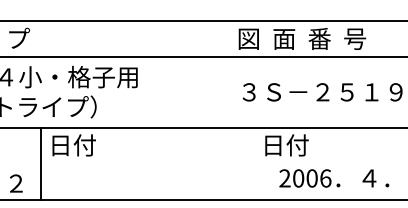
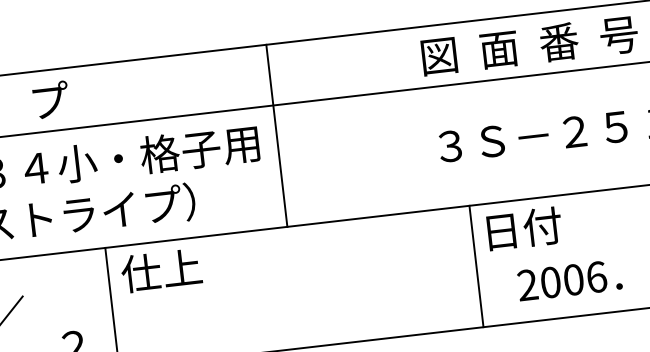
line: (148, 74) -> (276, 135), added
text: (72, 145) -> (161, 271), 日付 -> 仕上
line: (256, 163) -> (476, 265), added

